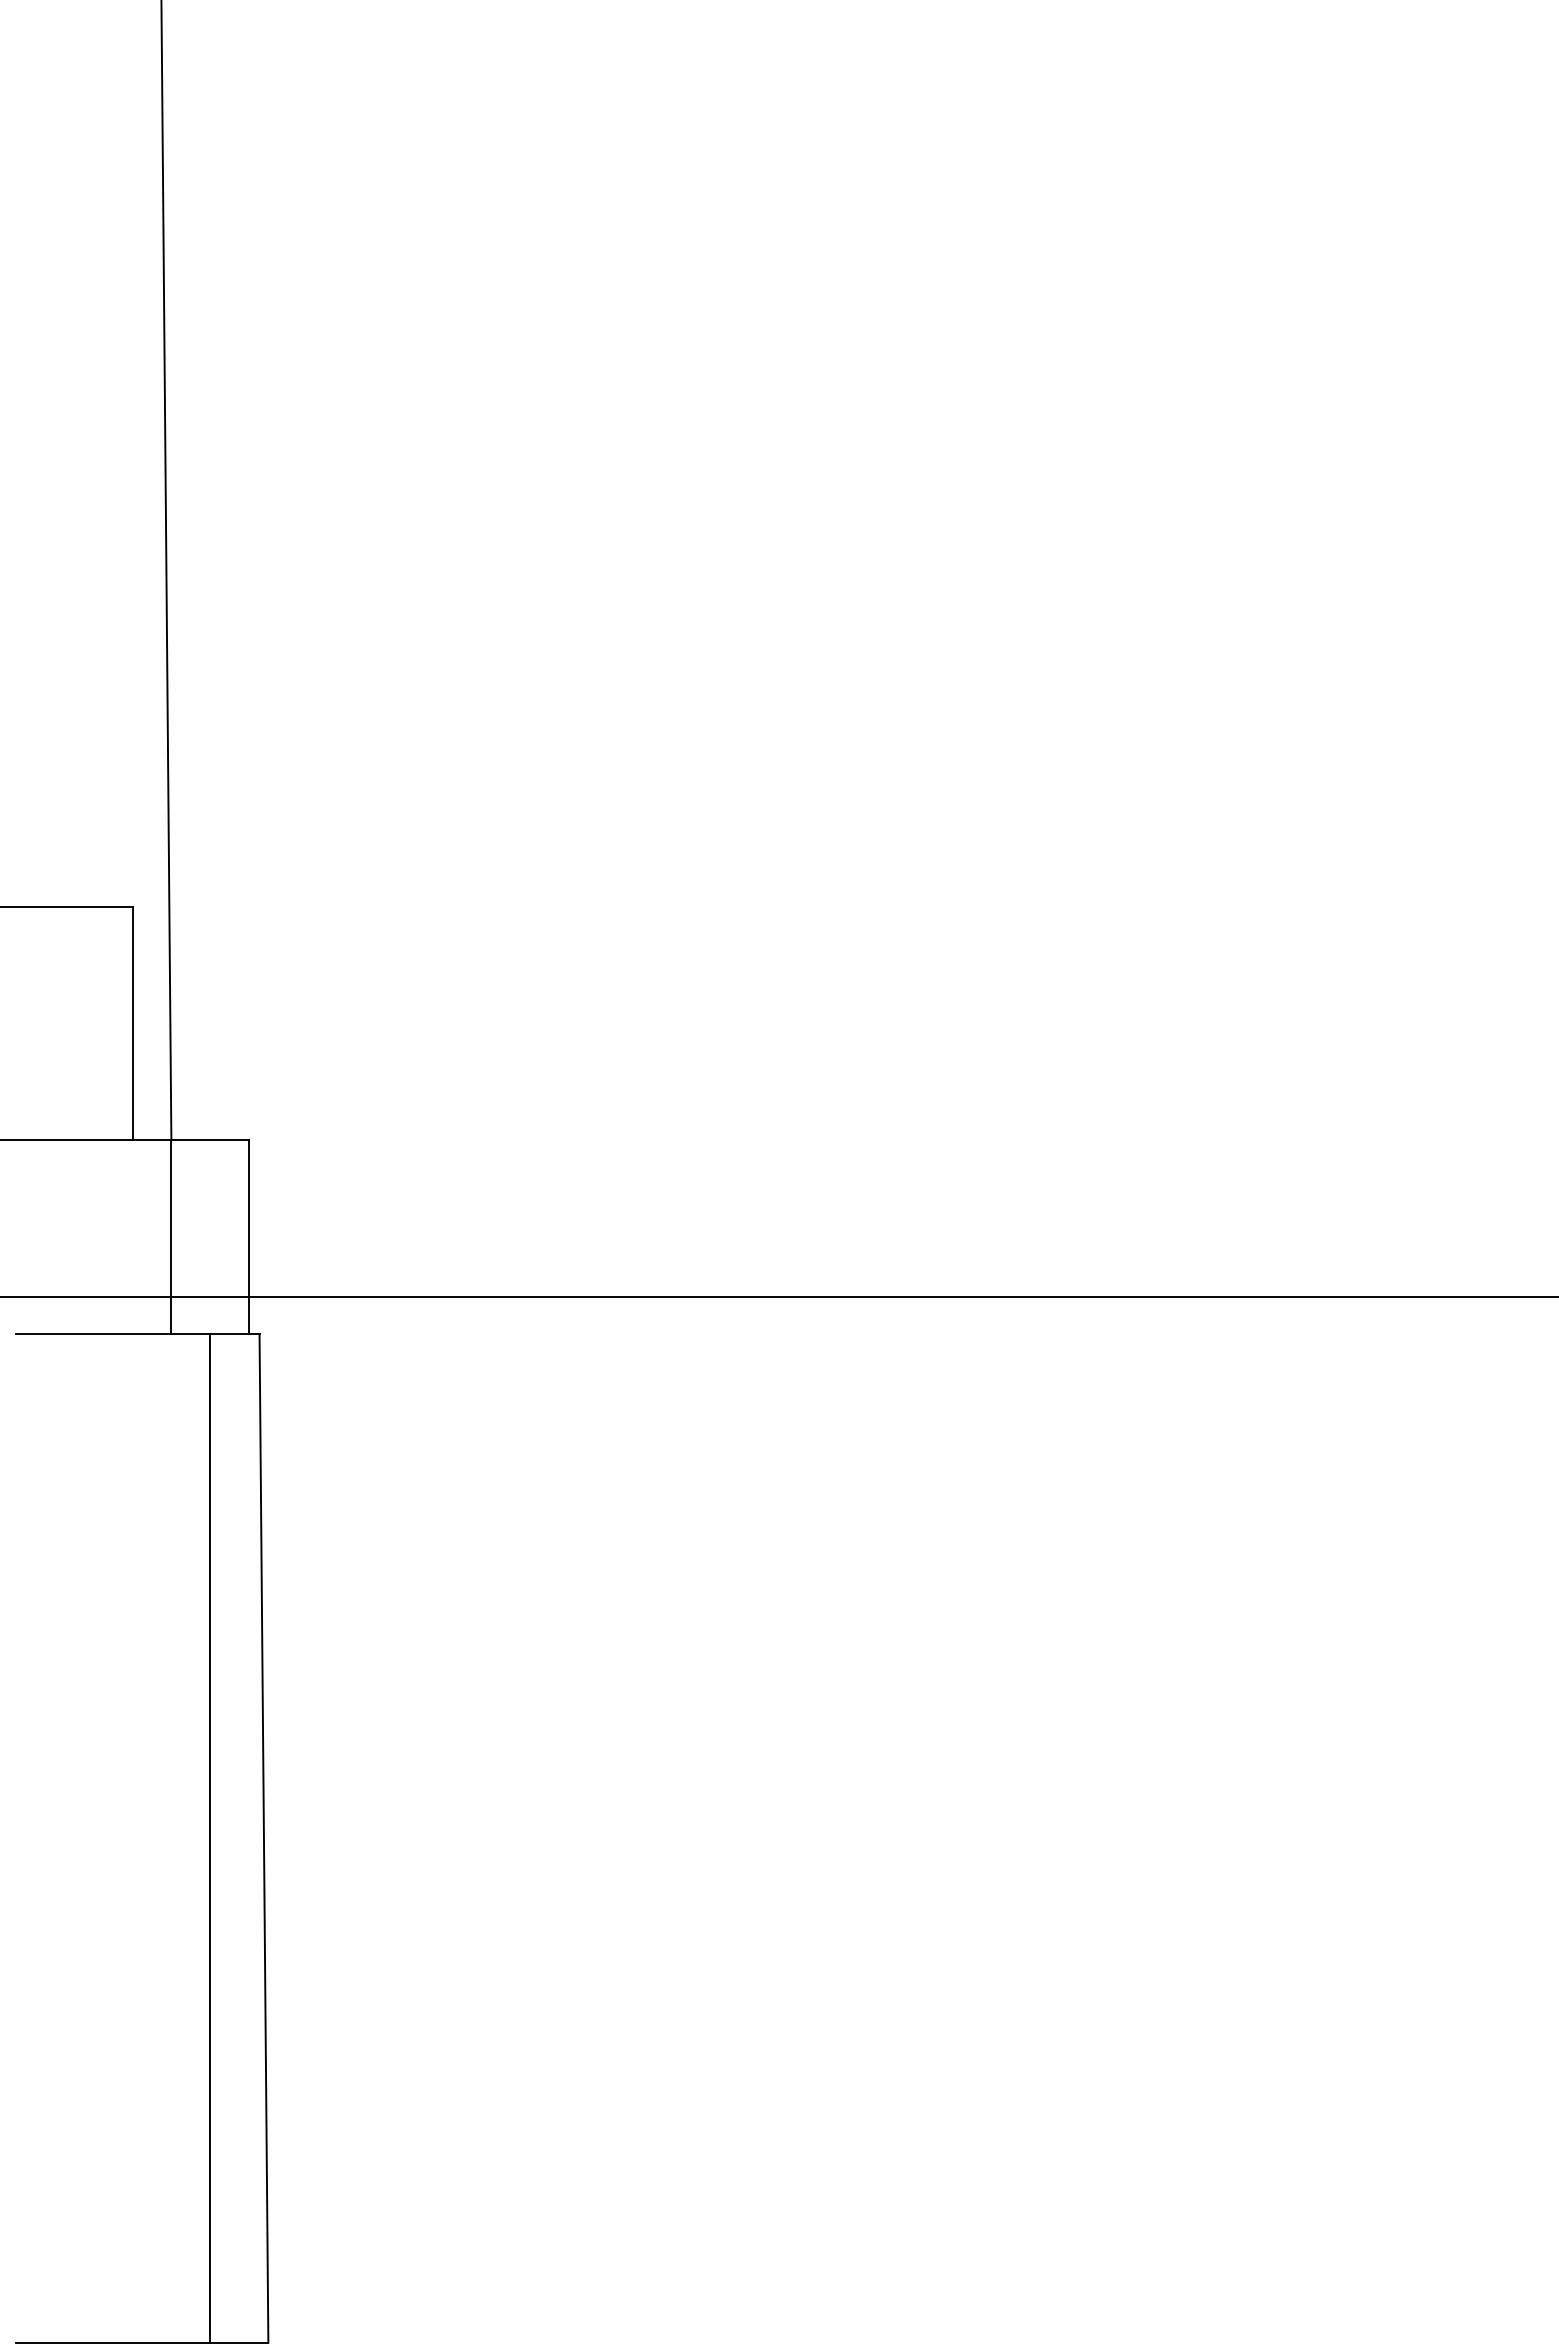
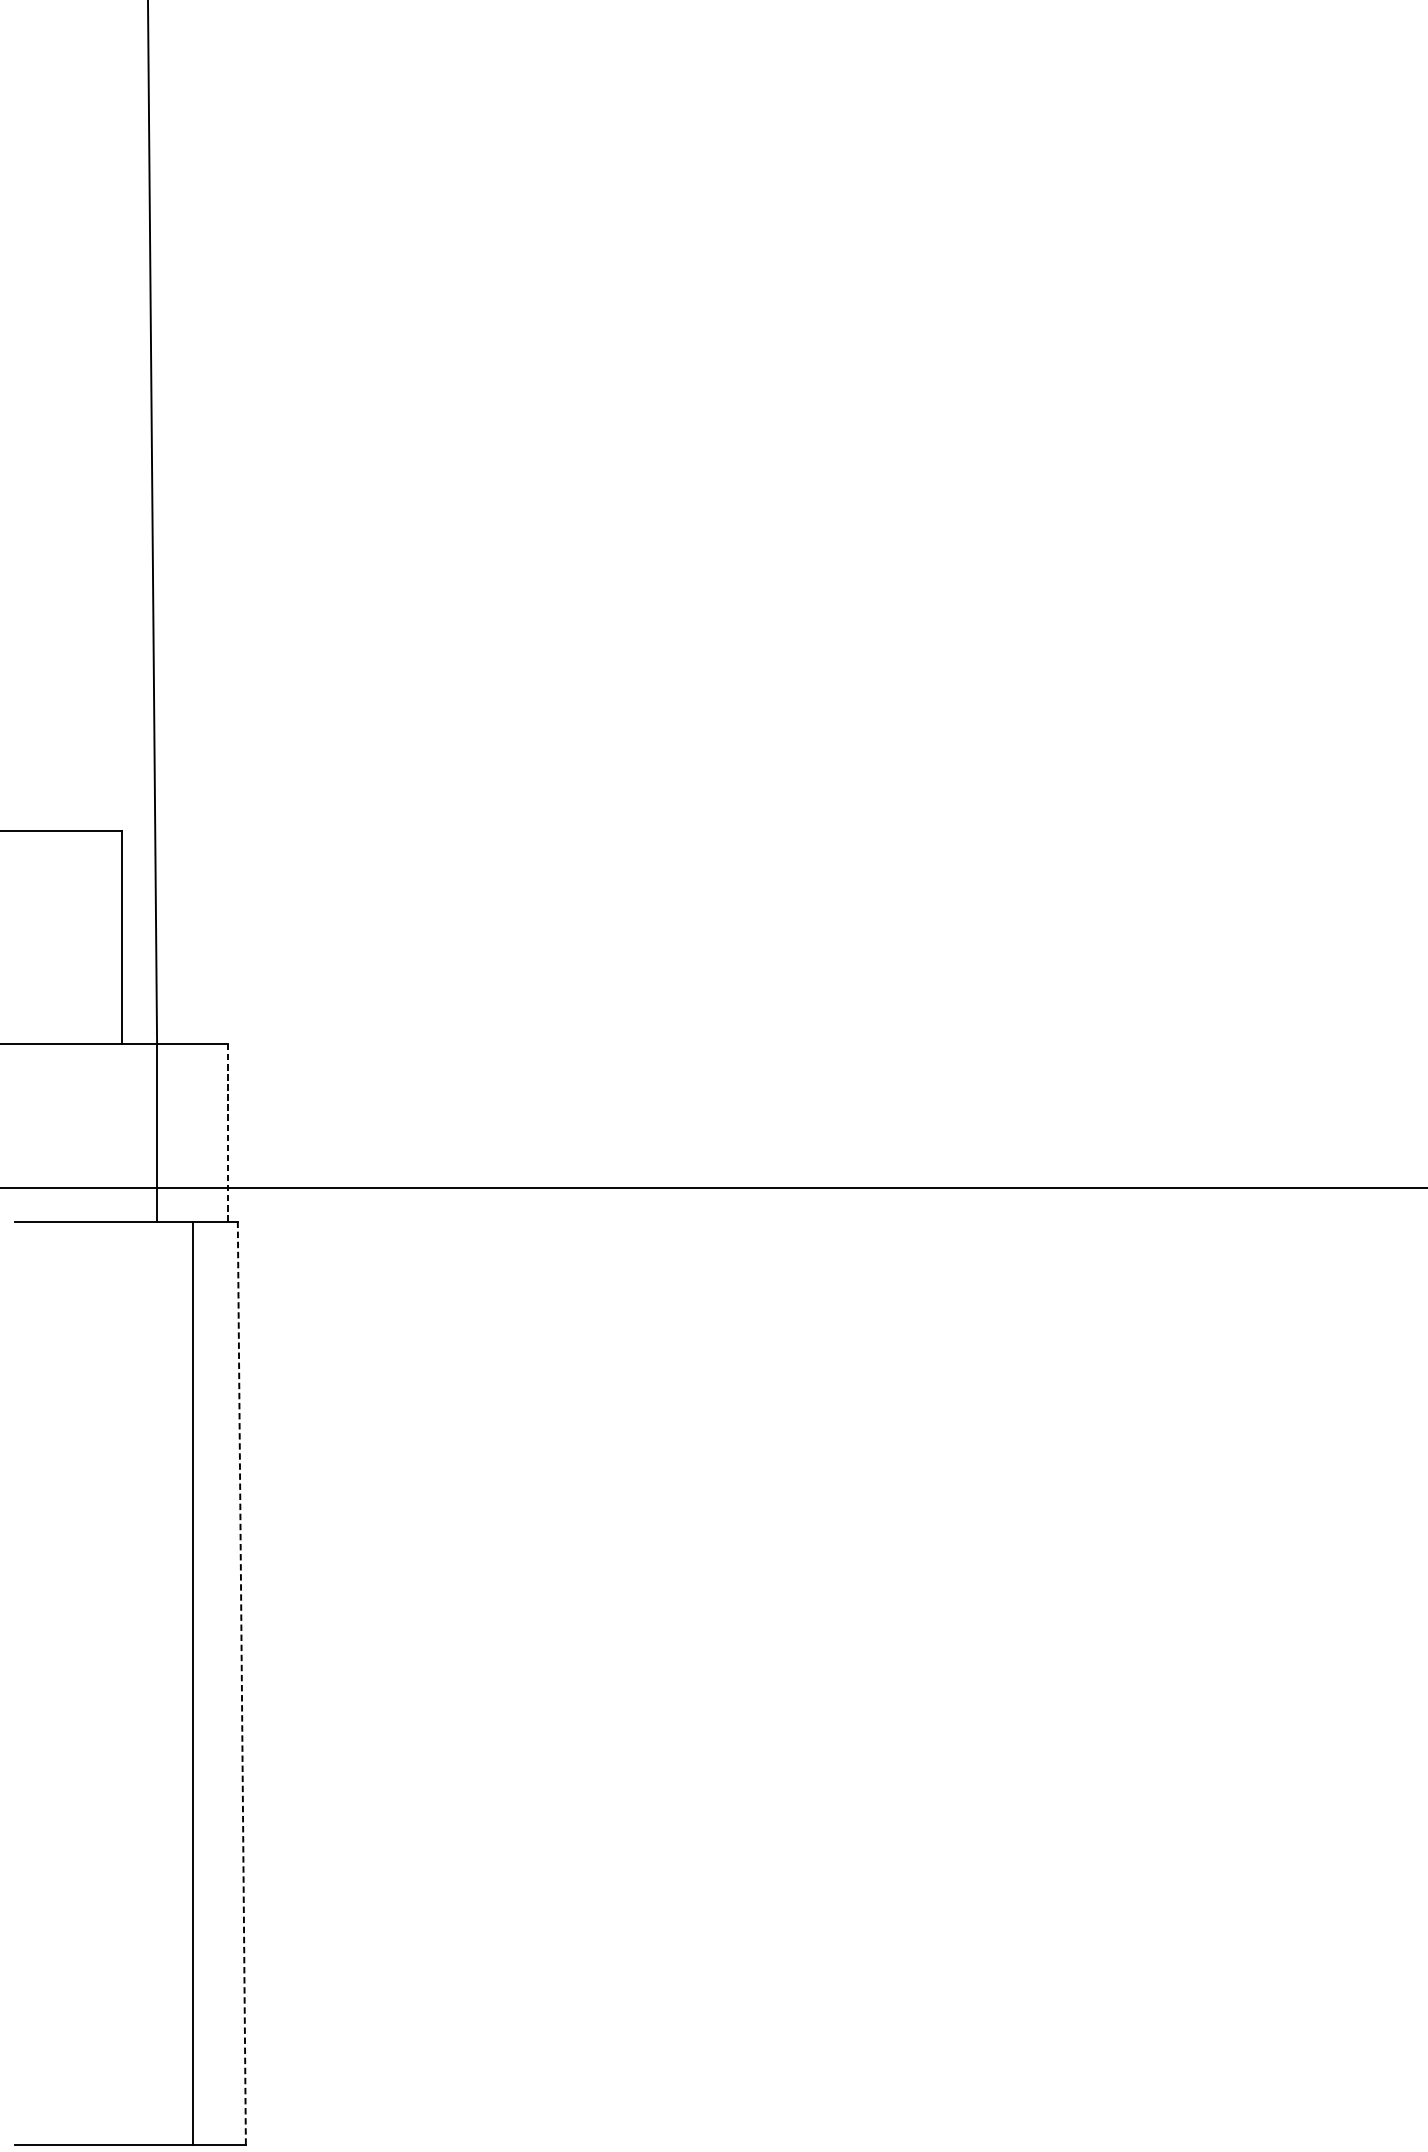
line: (248, 1237) -> (227, 1133), solid -> dashed
line: (263, 1838) -> (241, 1683), solid -> dashed

